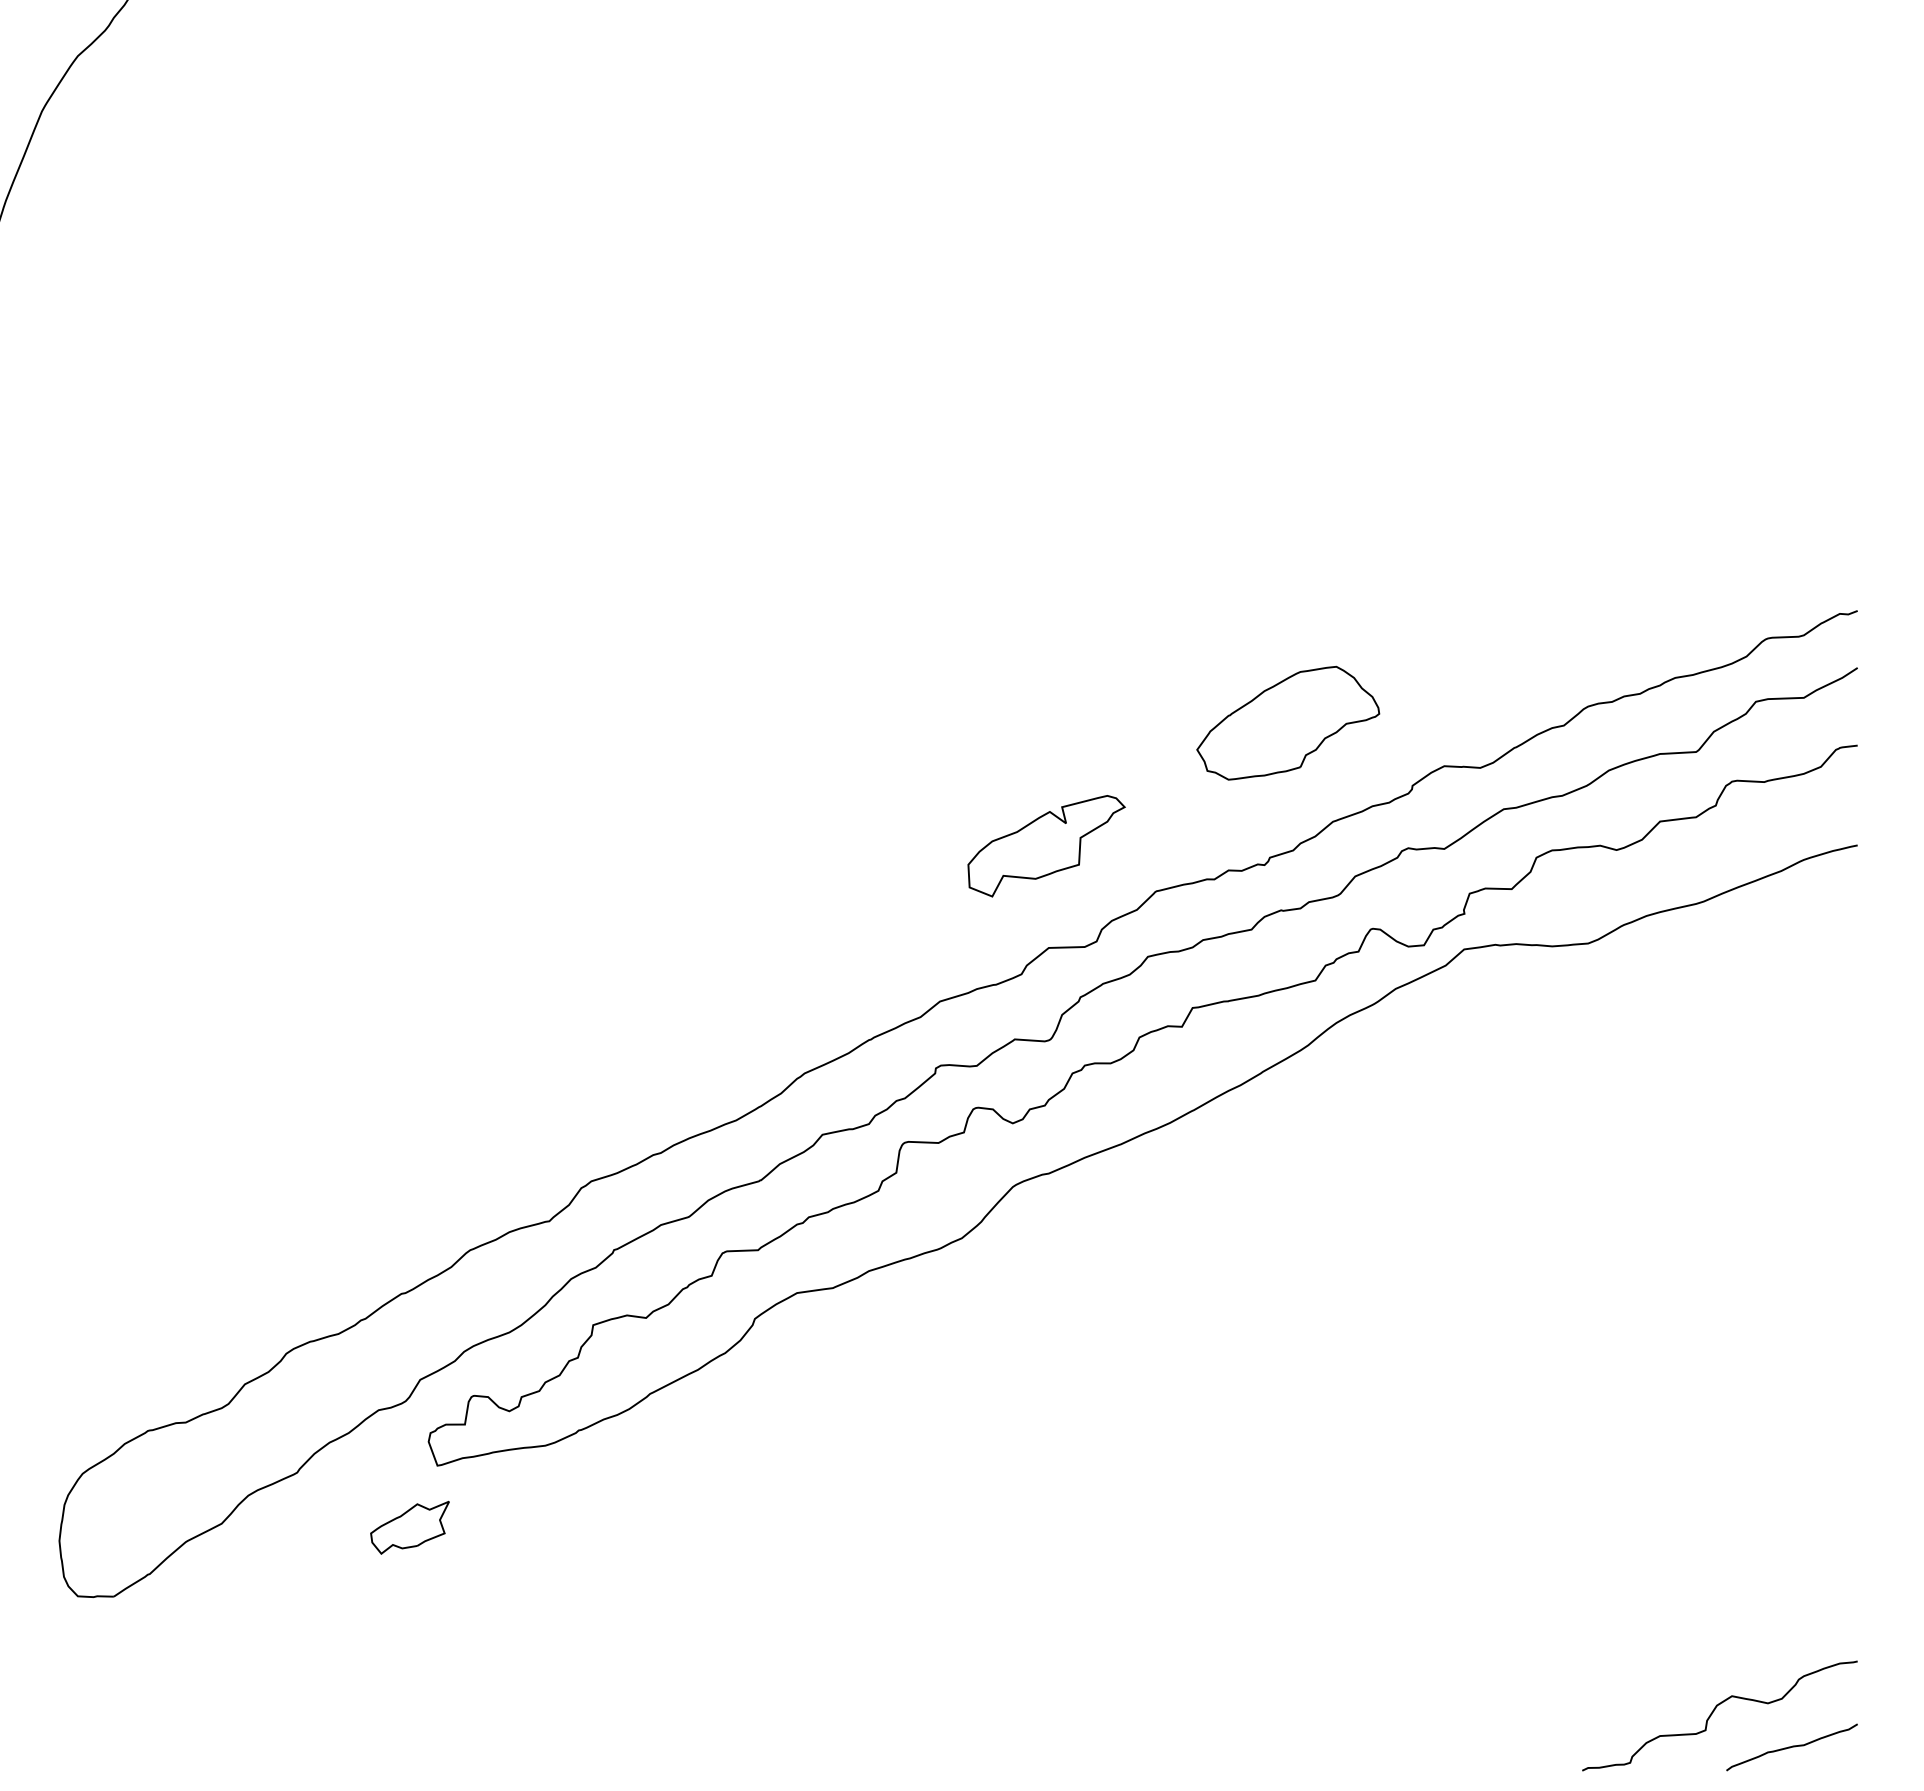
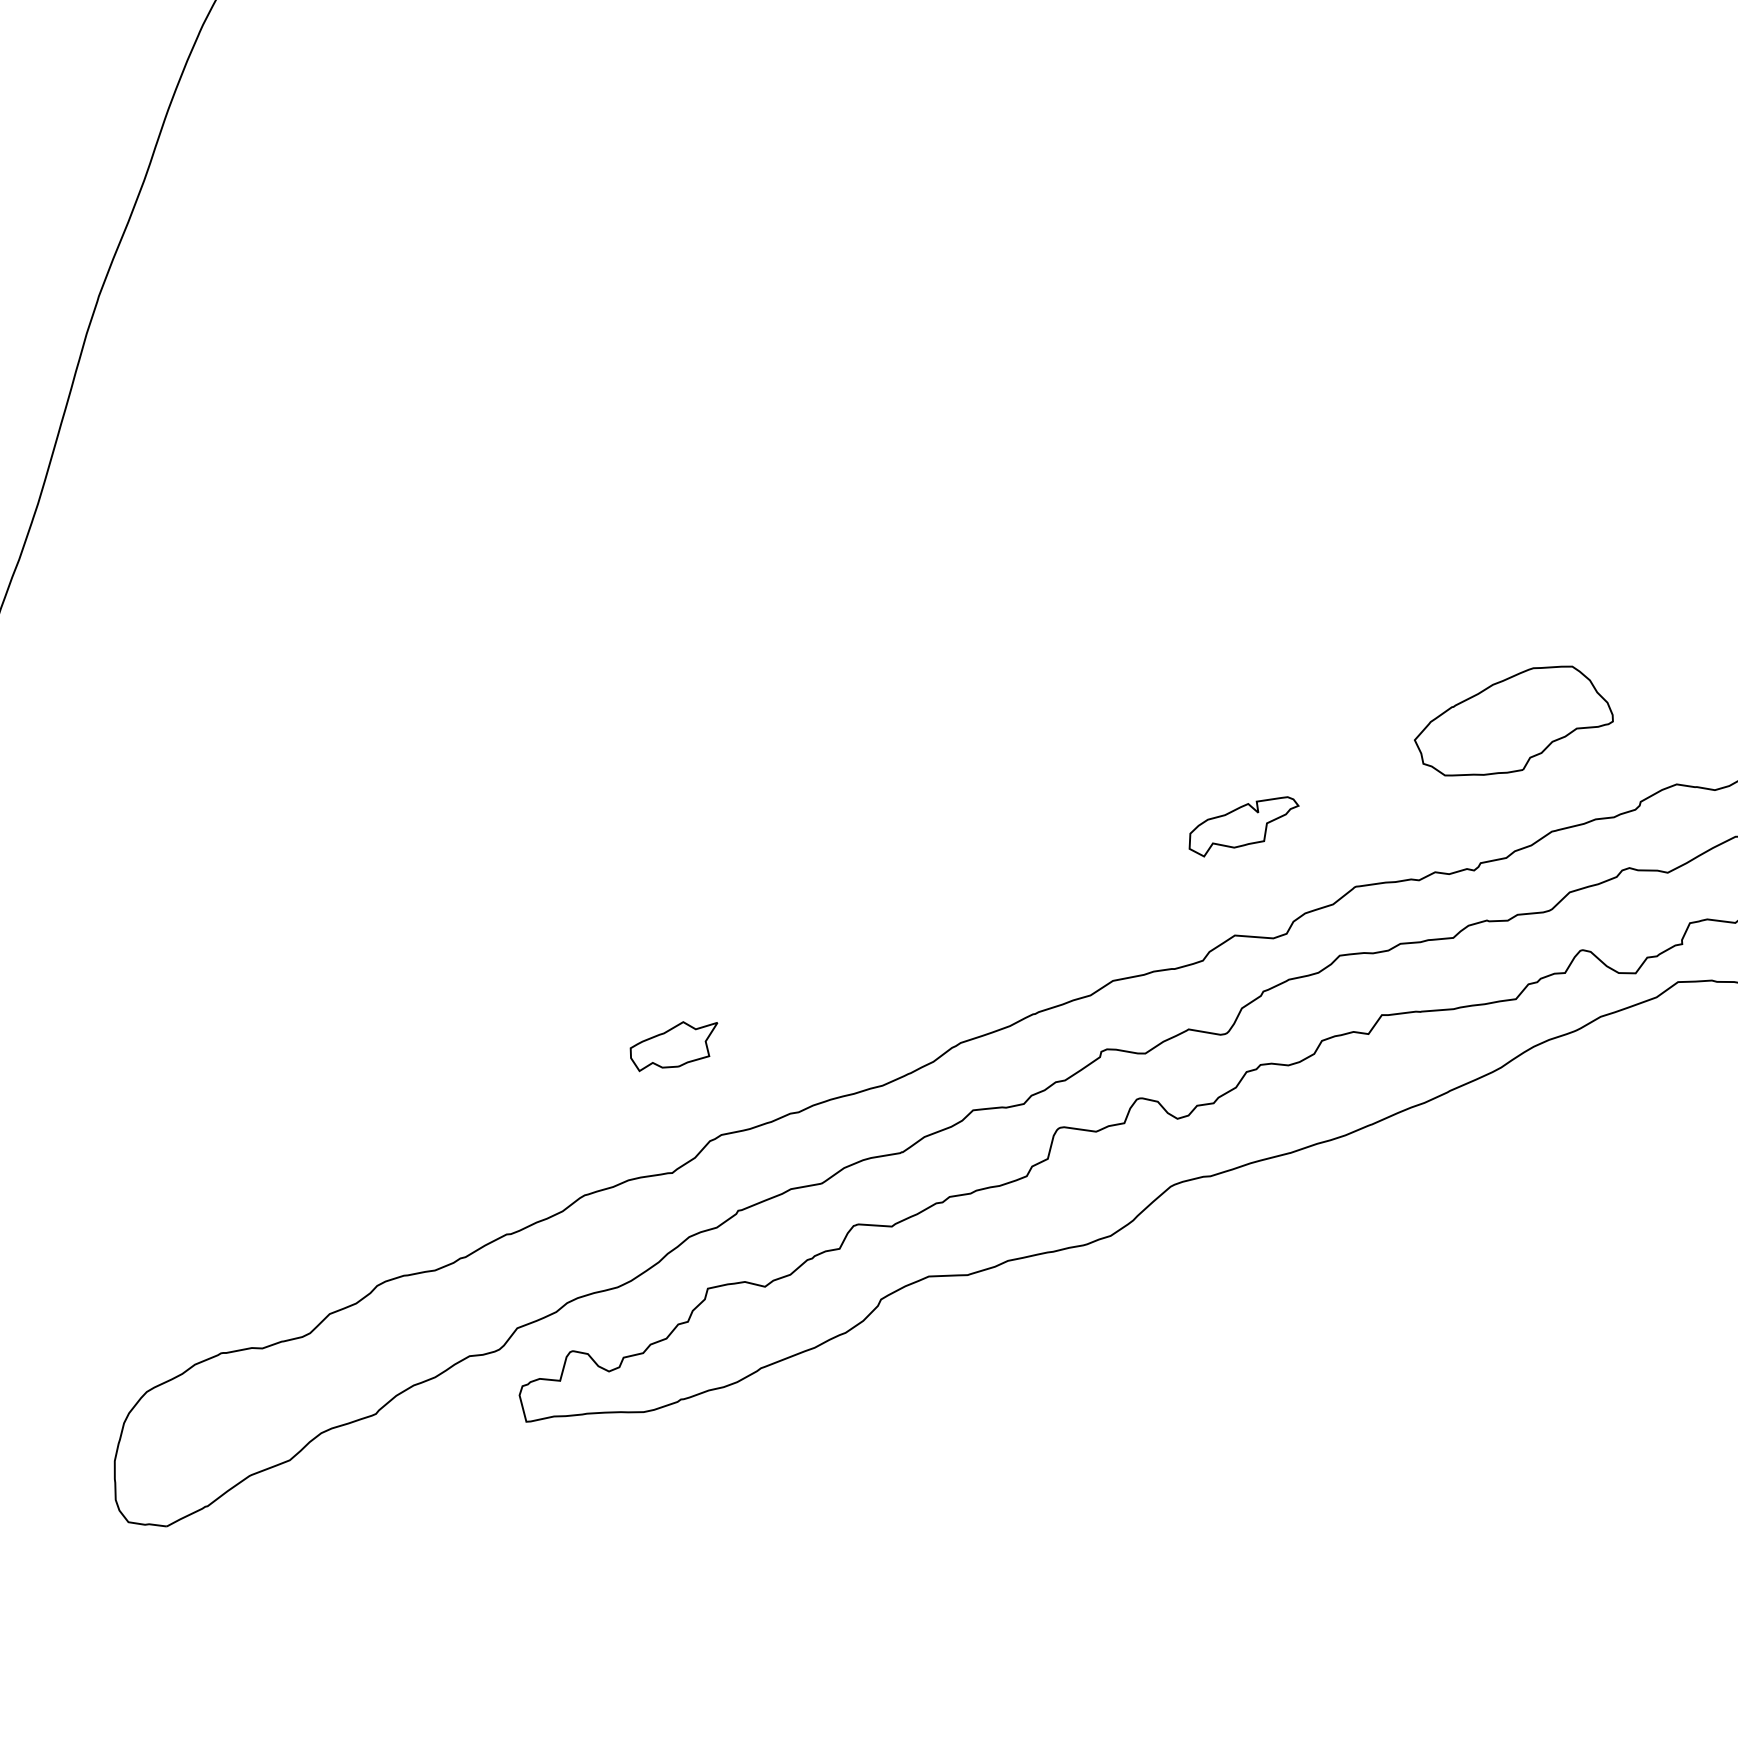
part: (1046, 845) -> (1243, 825), size x0.62
part: (409, 1527) -> (672, 1046), moved

